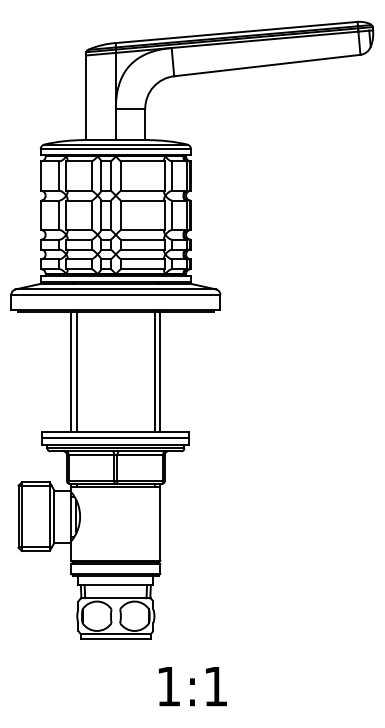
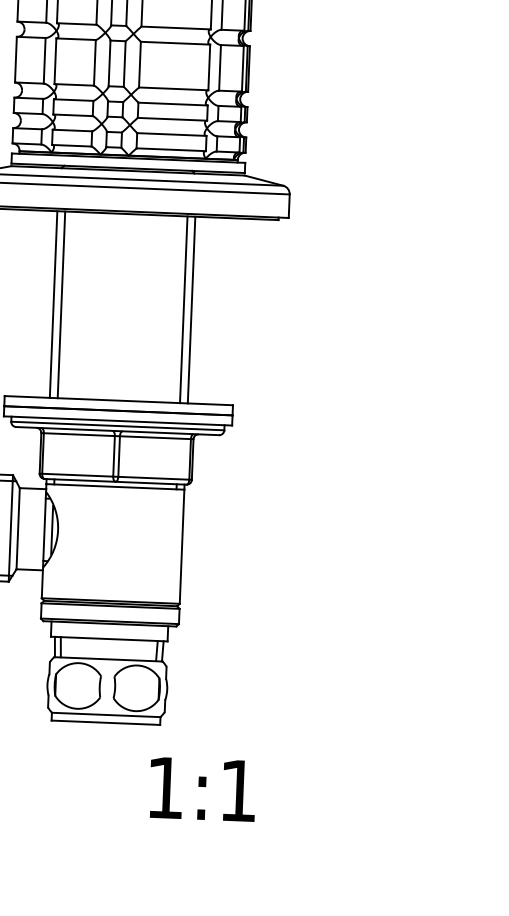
text: (192, 686) -> (202, 789), moved

